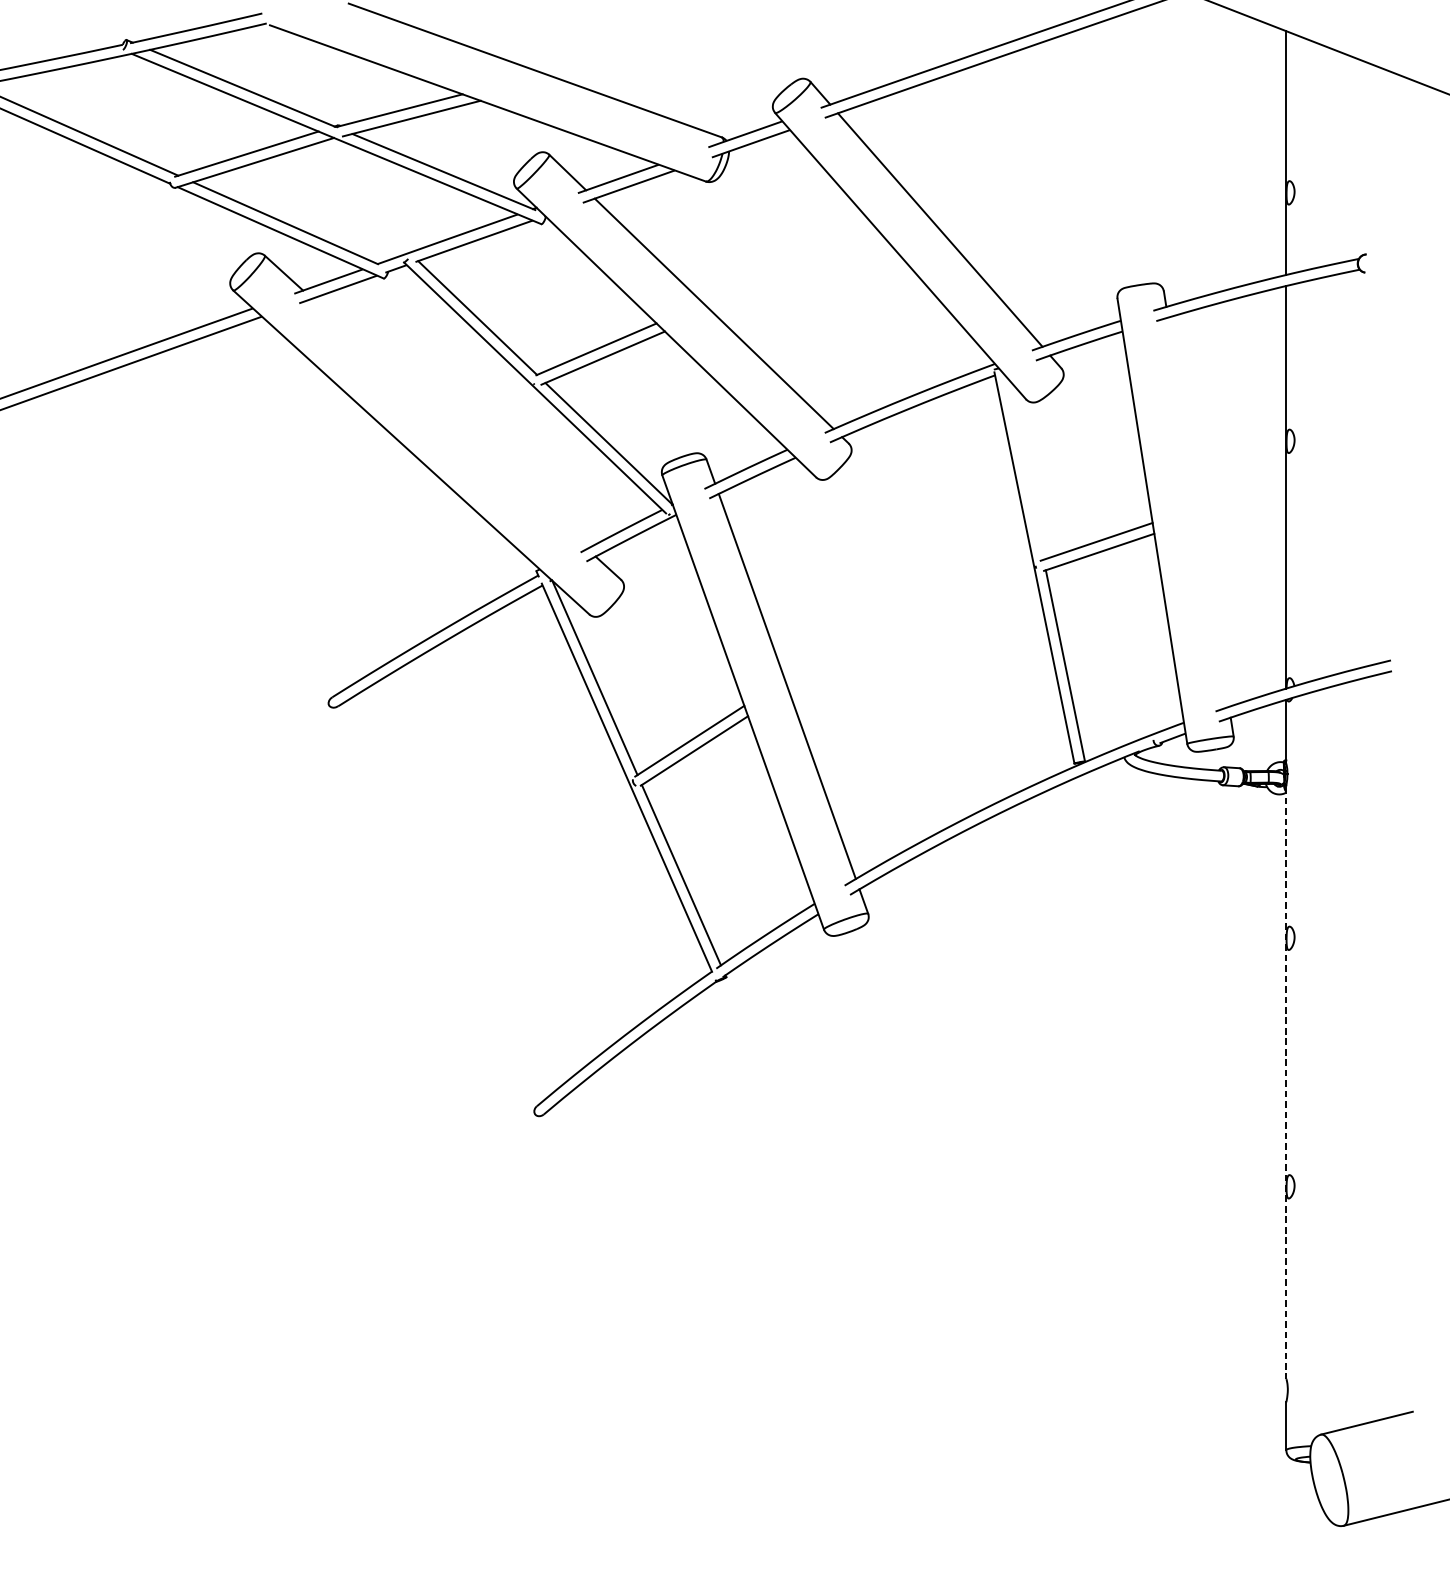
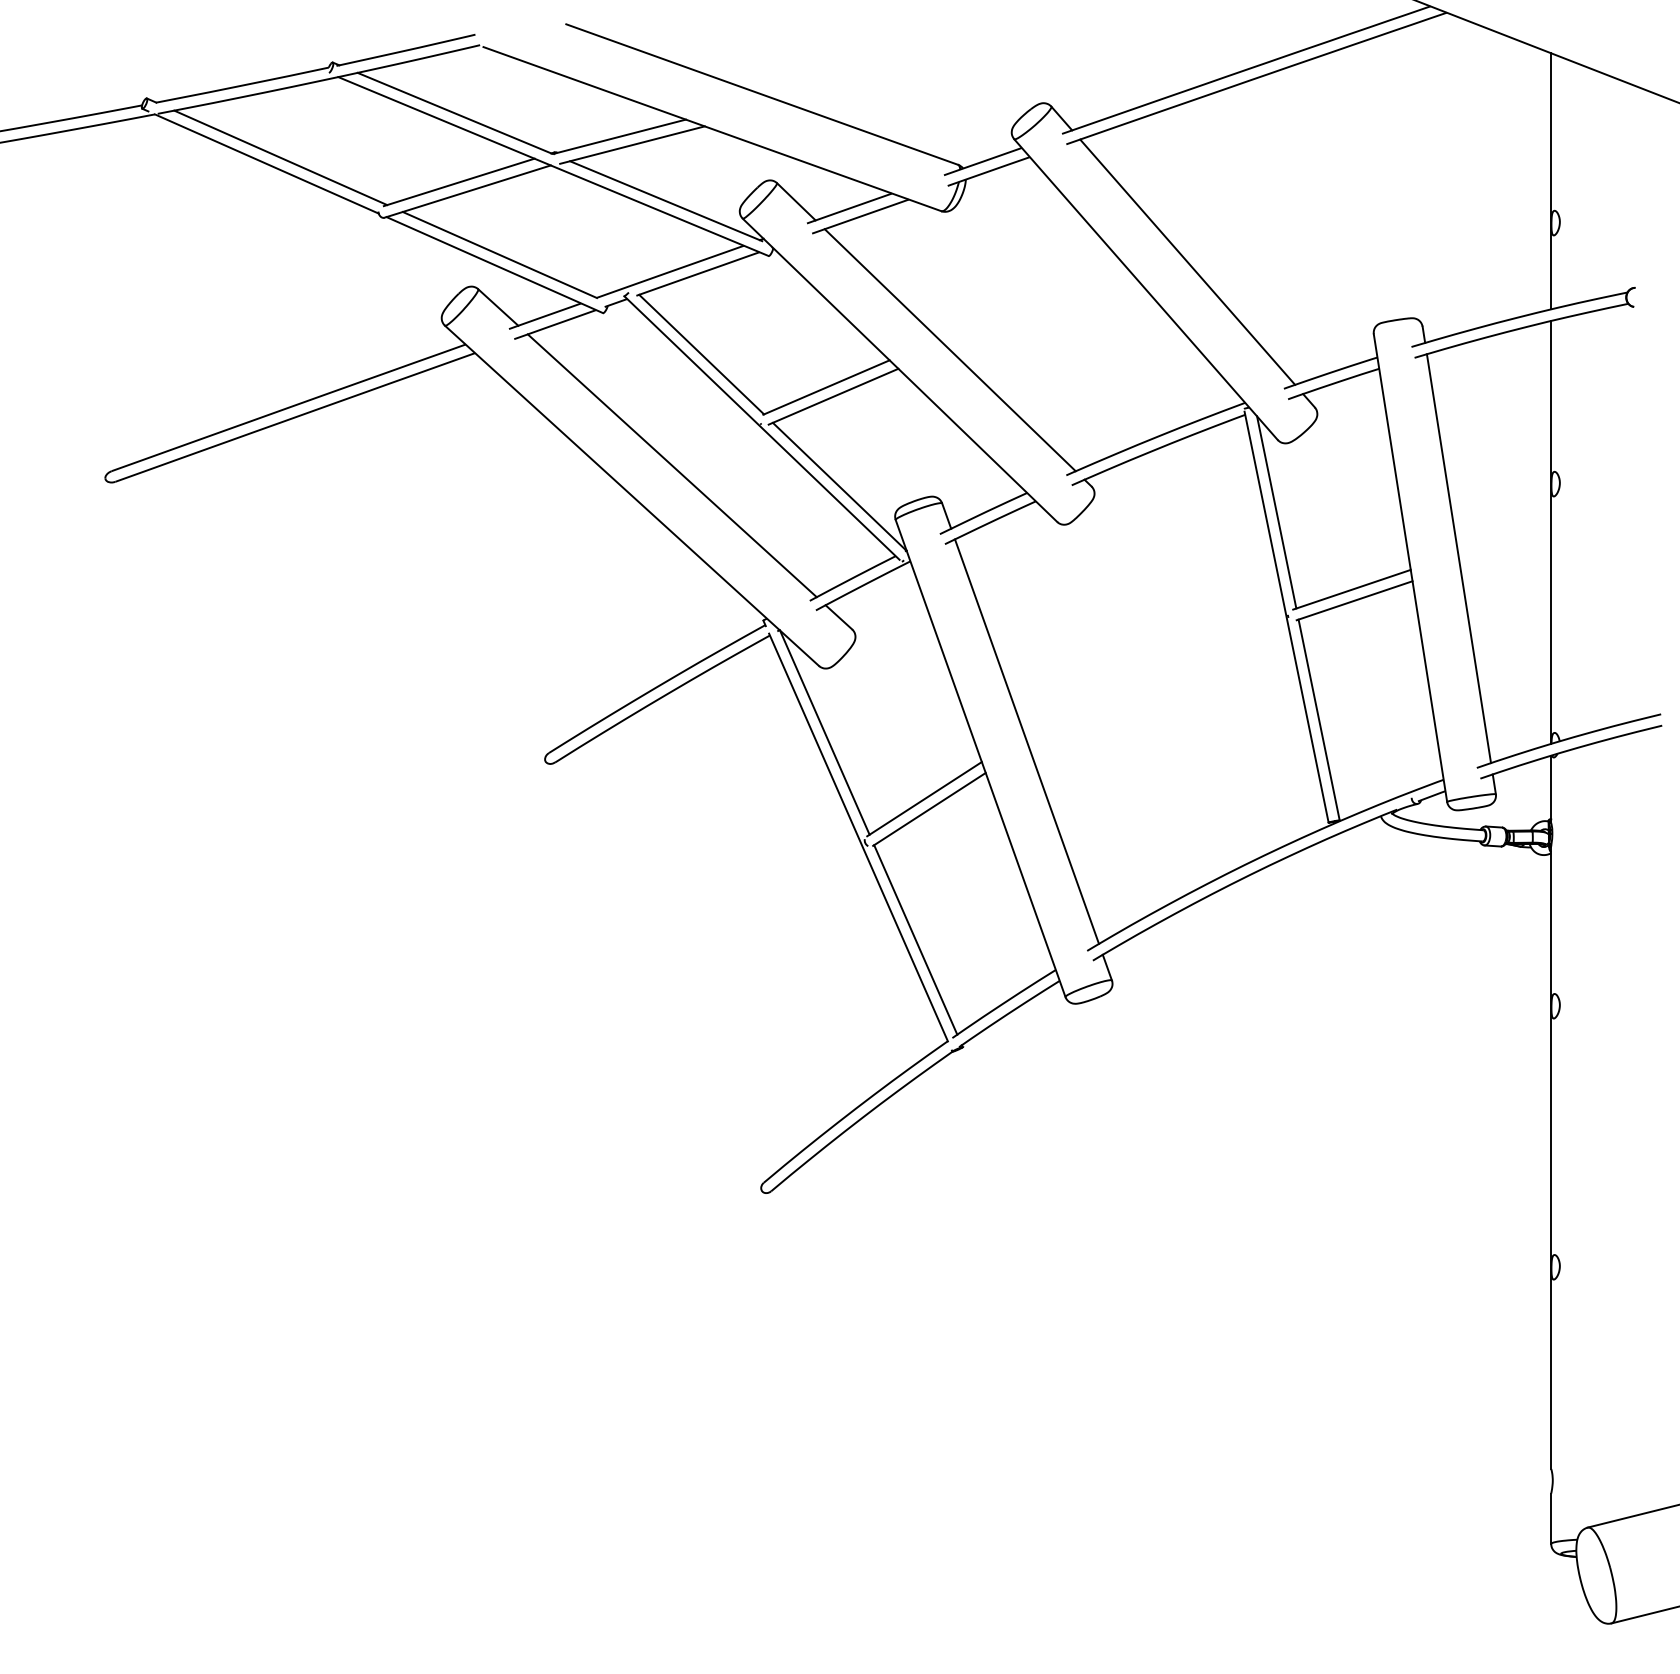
line: (448, 423) -> (671, 465), added
line: (1024, 468) -> (1276, 512), added
line: (1198, 512) -> (1458, 558), added
line: (1286, 1083) -> (1551, 1158), dashed -> solid

